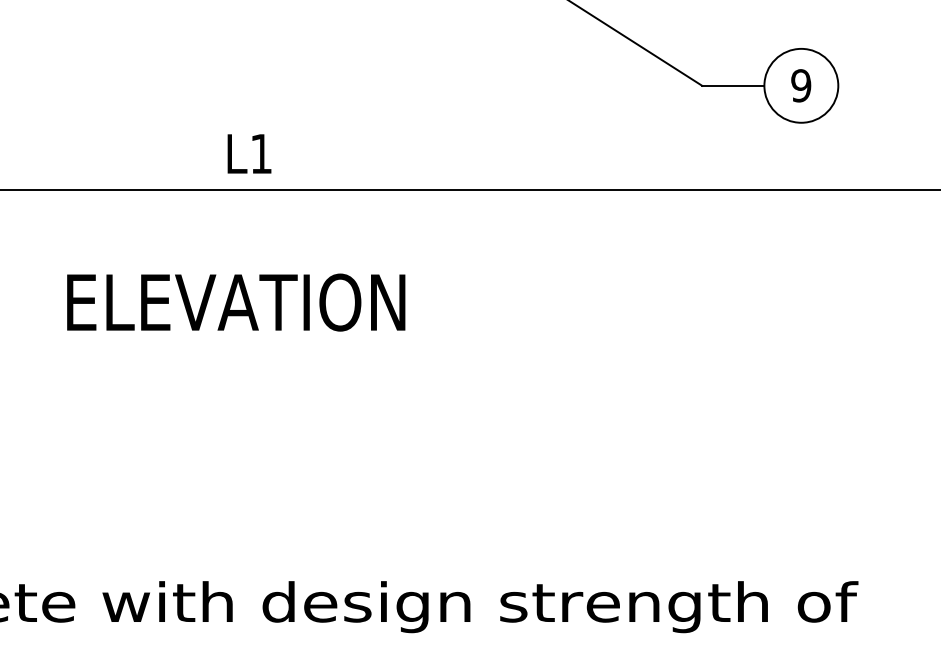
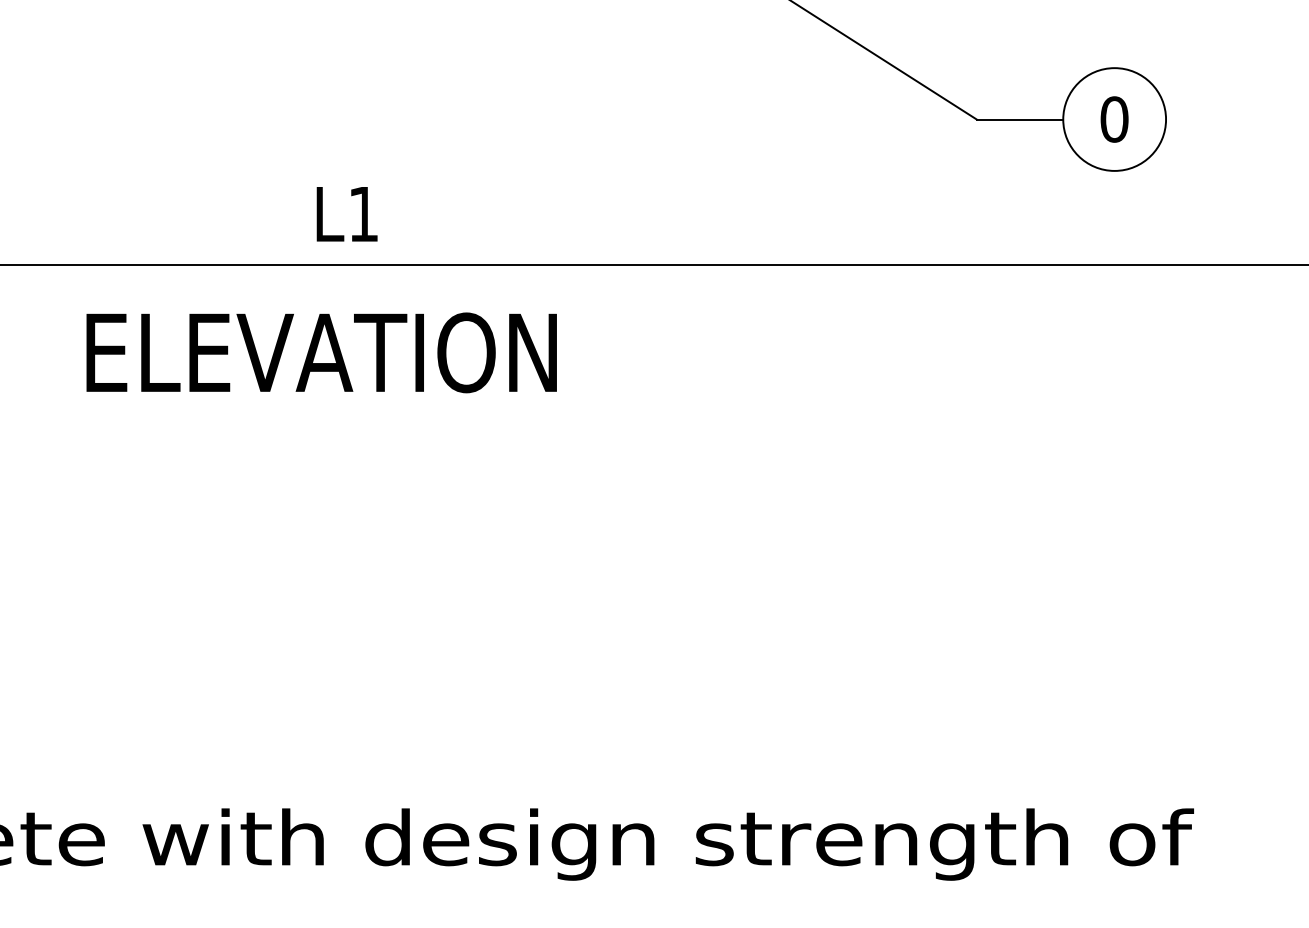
text: (801, 85) -> (1114, 119), 9 -> 0
text: (236, 302) -> (322, 352), moved

